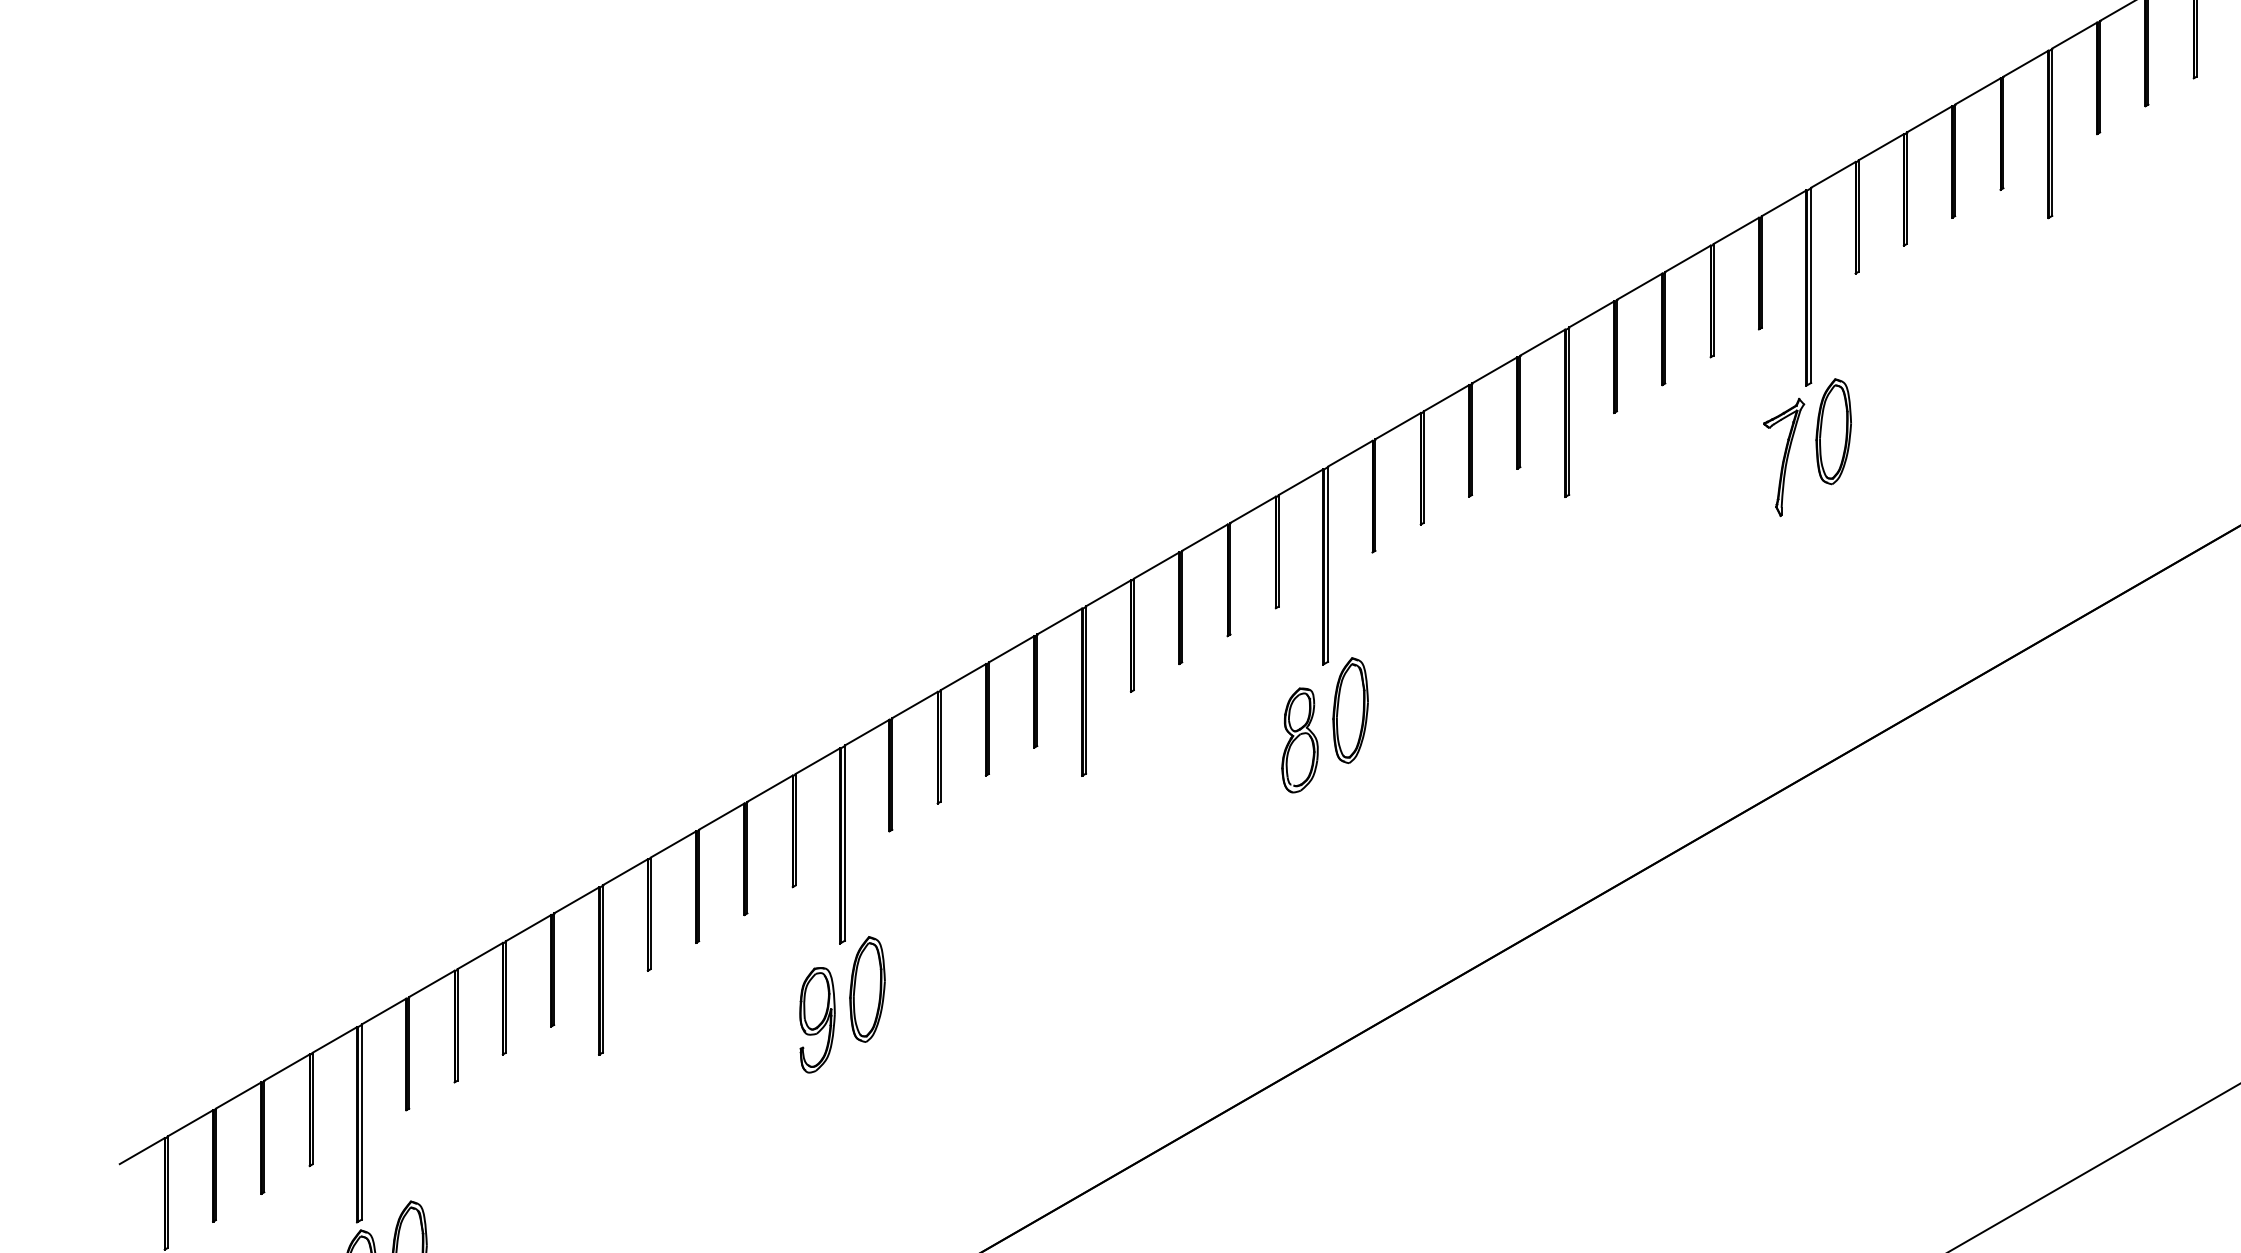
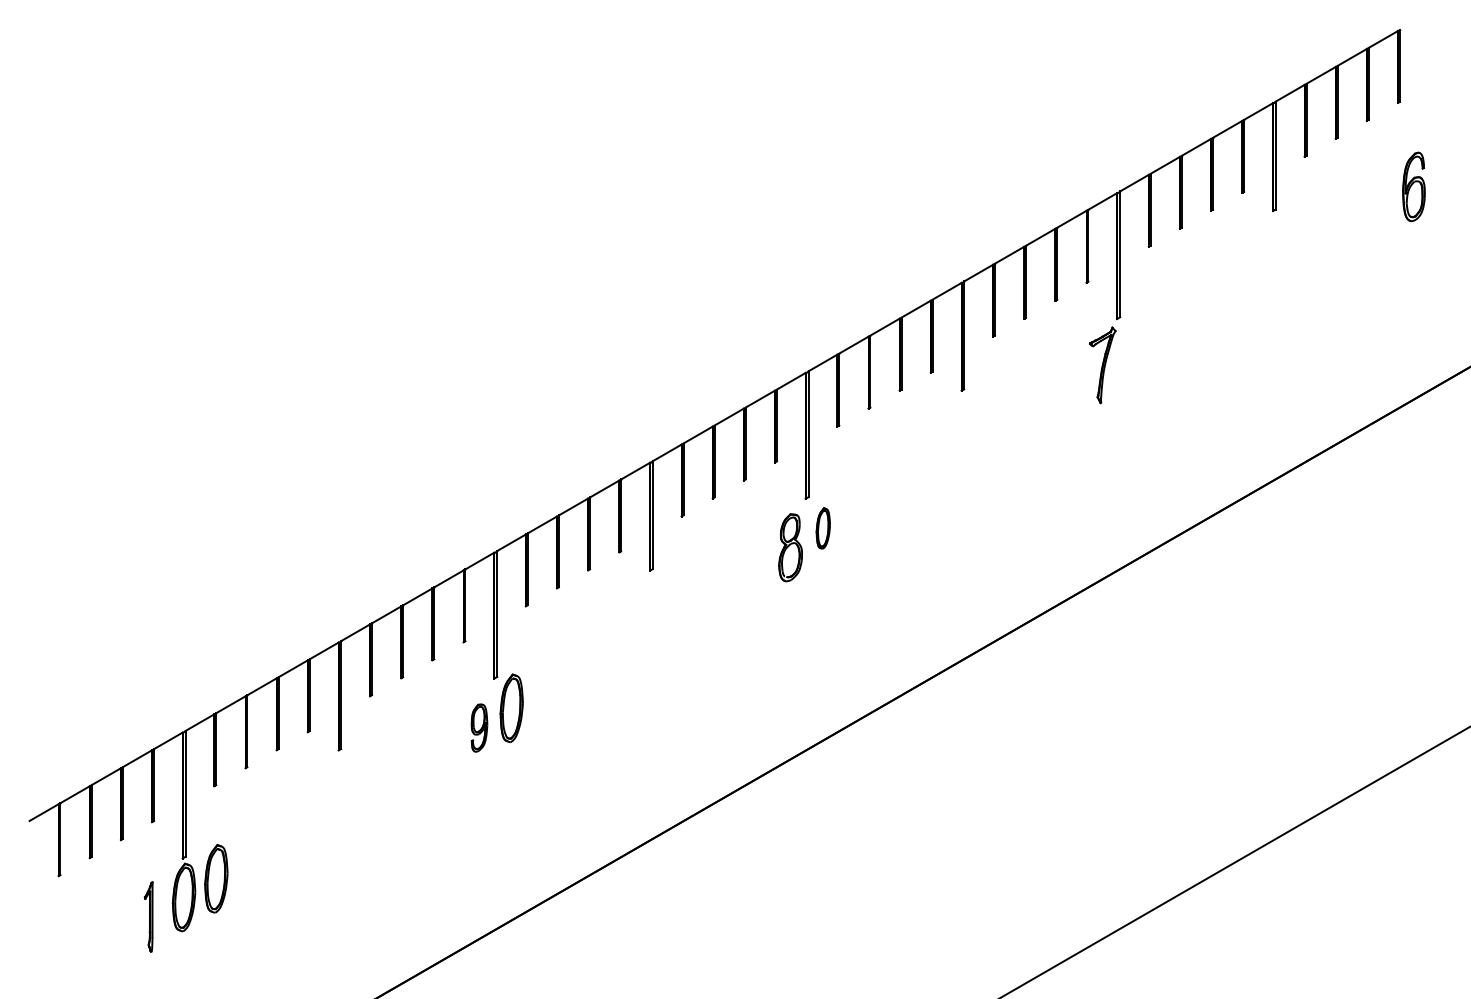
part: (1833, 431) -> (1134, 348), removed
part: (1351, 710) -> (823, 528), size x0.6
part: (817, 1019) -> (479, 727), size x0.7

